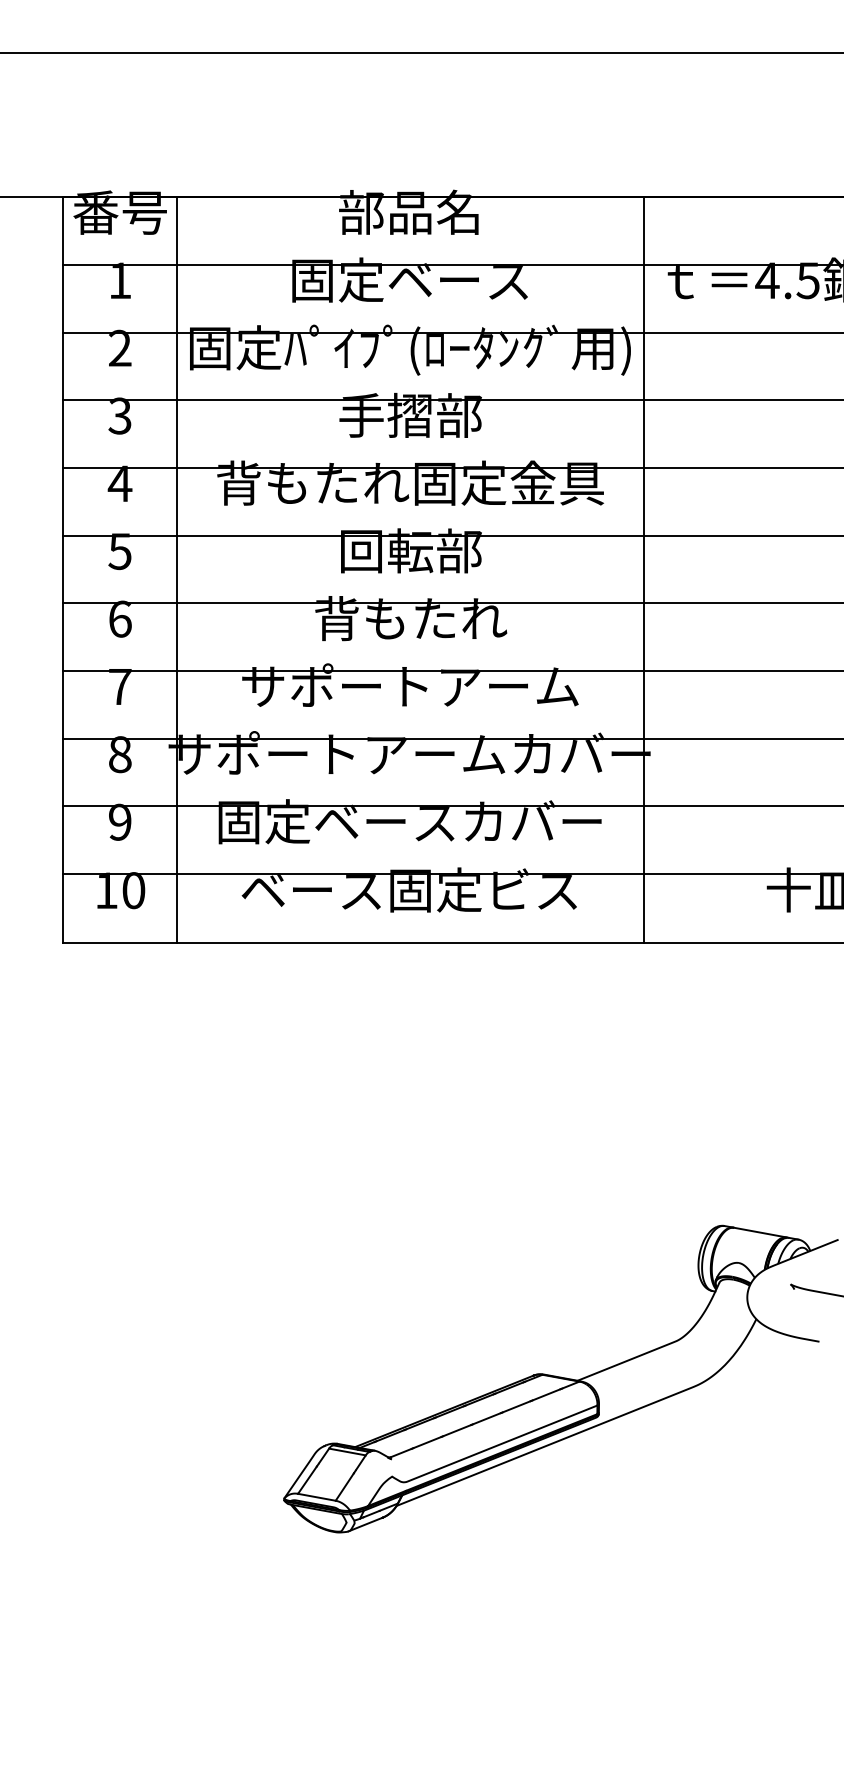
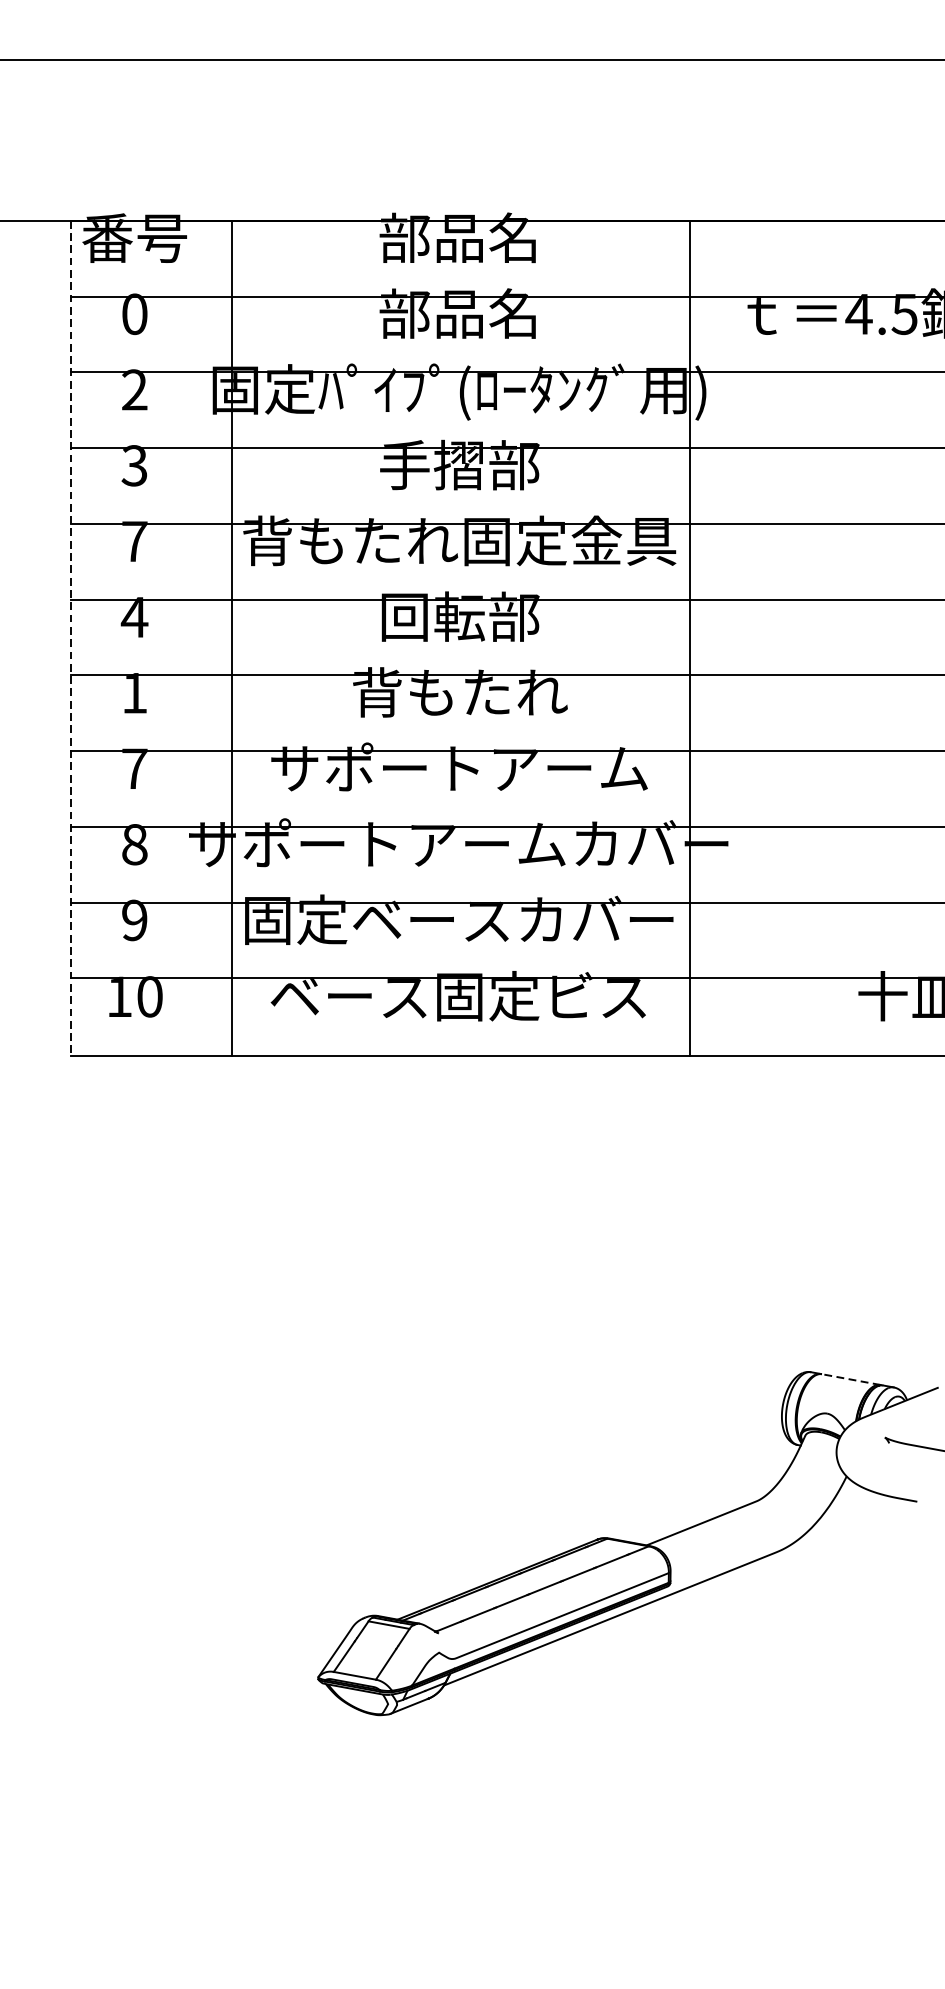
text: (409, 279) -> (458, 312), 固定ベース -> 部品名
text: (120, 280) -> (135, 314), 1 -> 0
text: (119, 483) -> (133, 541), 4 -> 7
text: (119, 551) -> (133, 617), 5 -> 4
line: (63, 570) -> (71, 638), solid -> dashed
line: (177, 570) -> (232, 638), moved
line: (643, 570) -> (690, 638), moved
text: (120, 618) -> (135, 692), 6 -> 1
line: (760, 1232) -> (851, 1379), solid -> dashed

